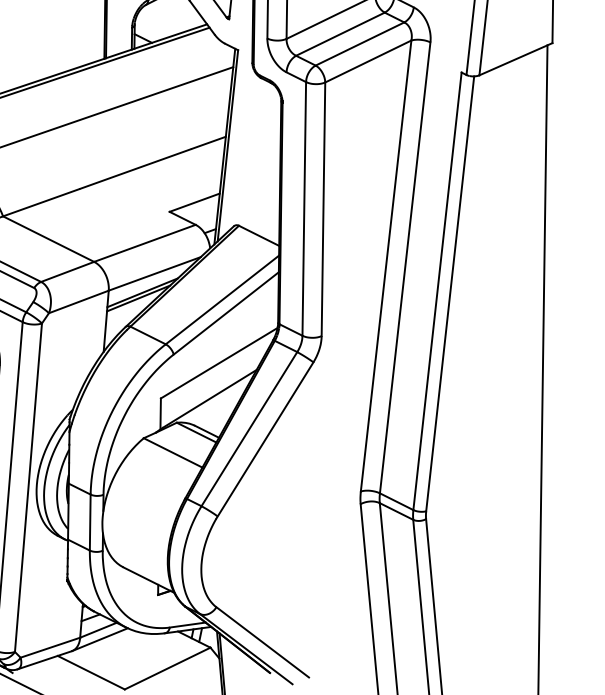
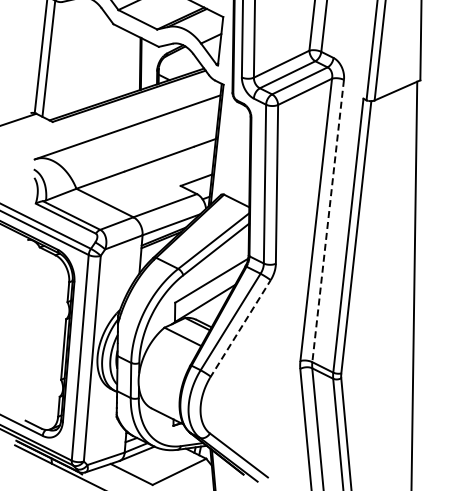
line: (405, 268) -> (328, 221), solid -> dashed
line: (265, 441) -> (240, 329), solid -> dashed

